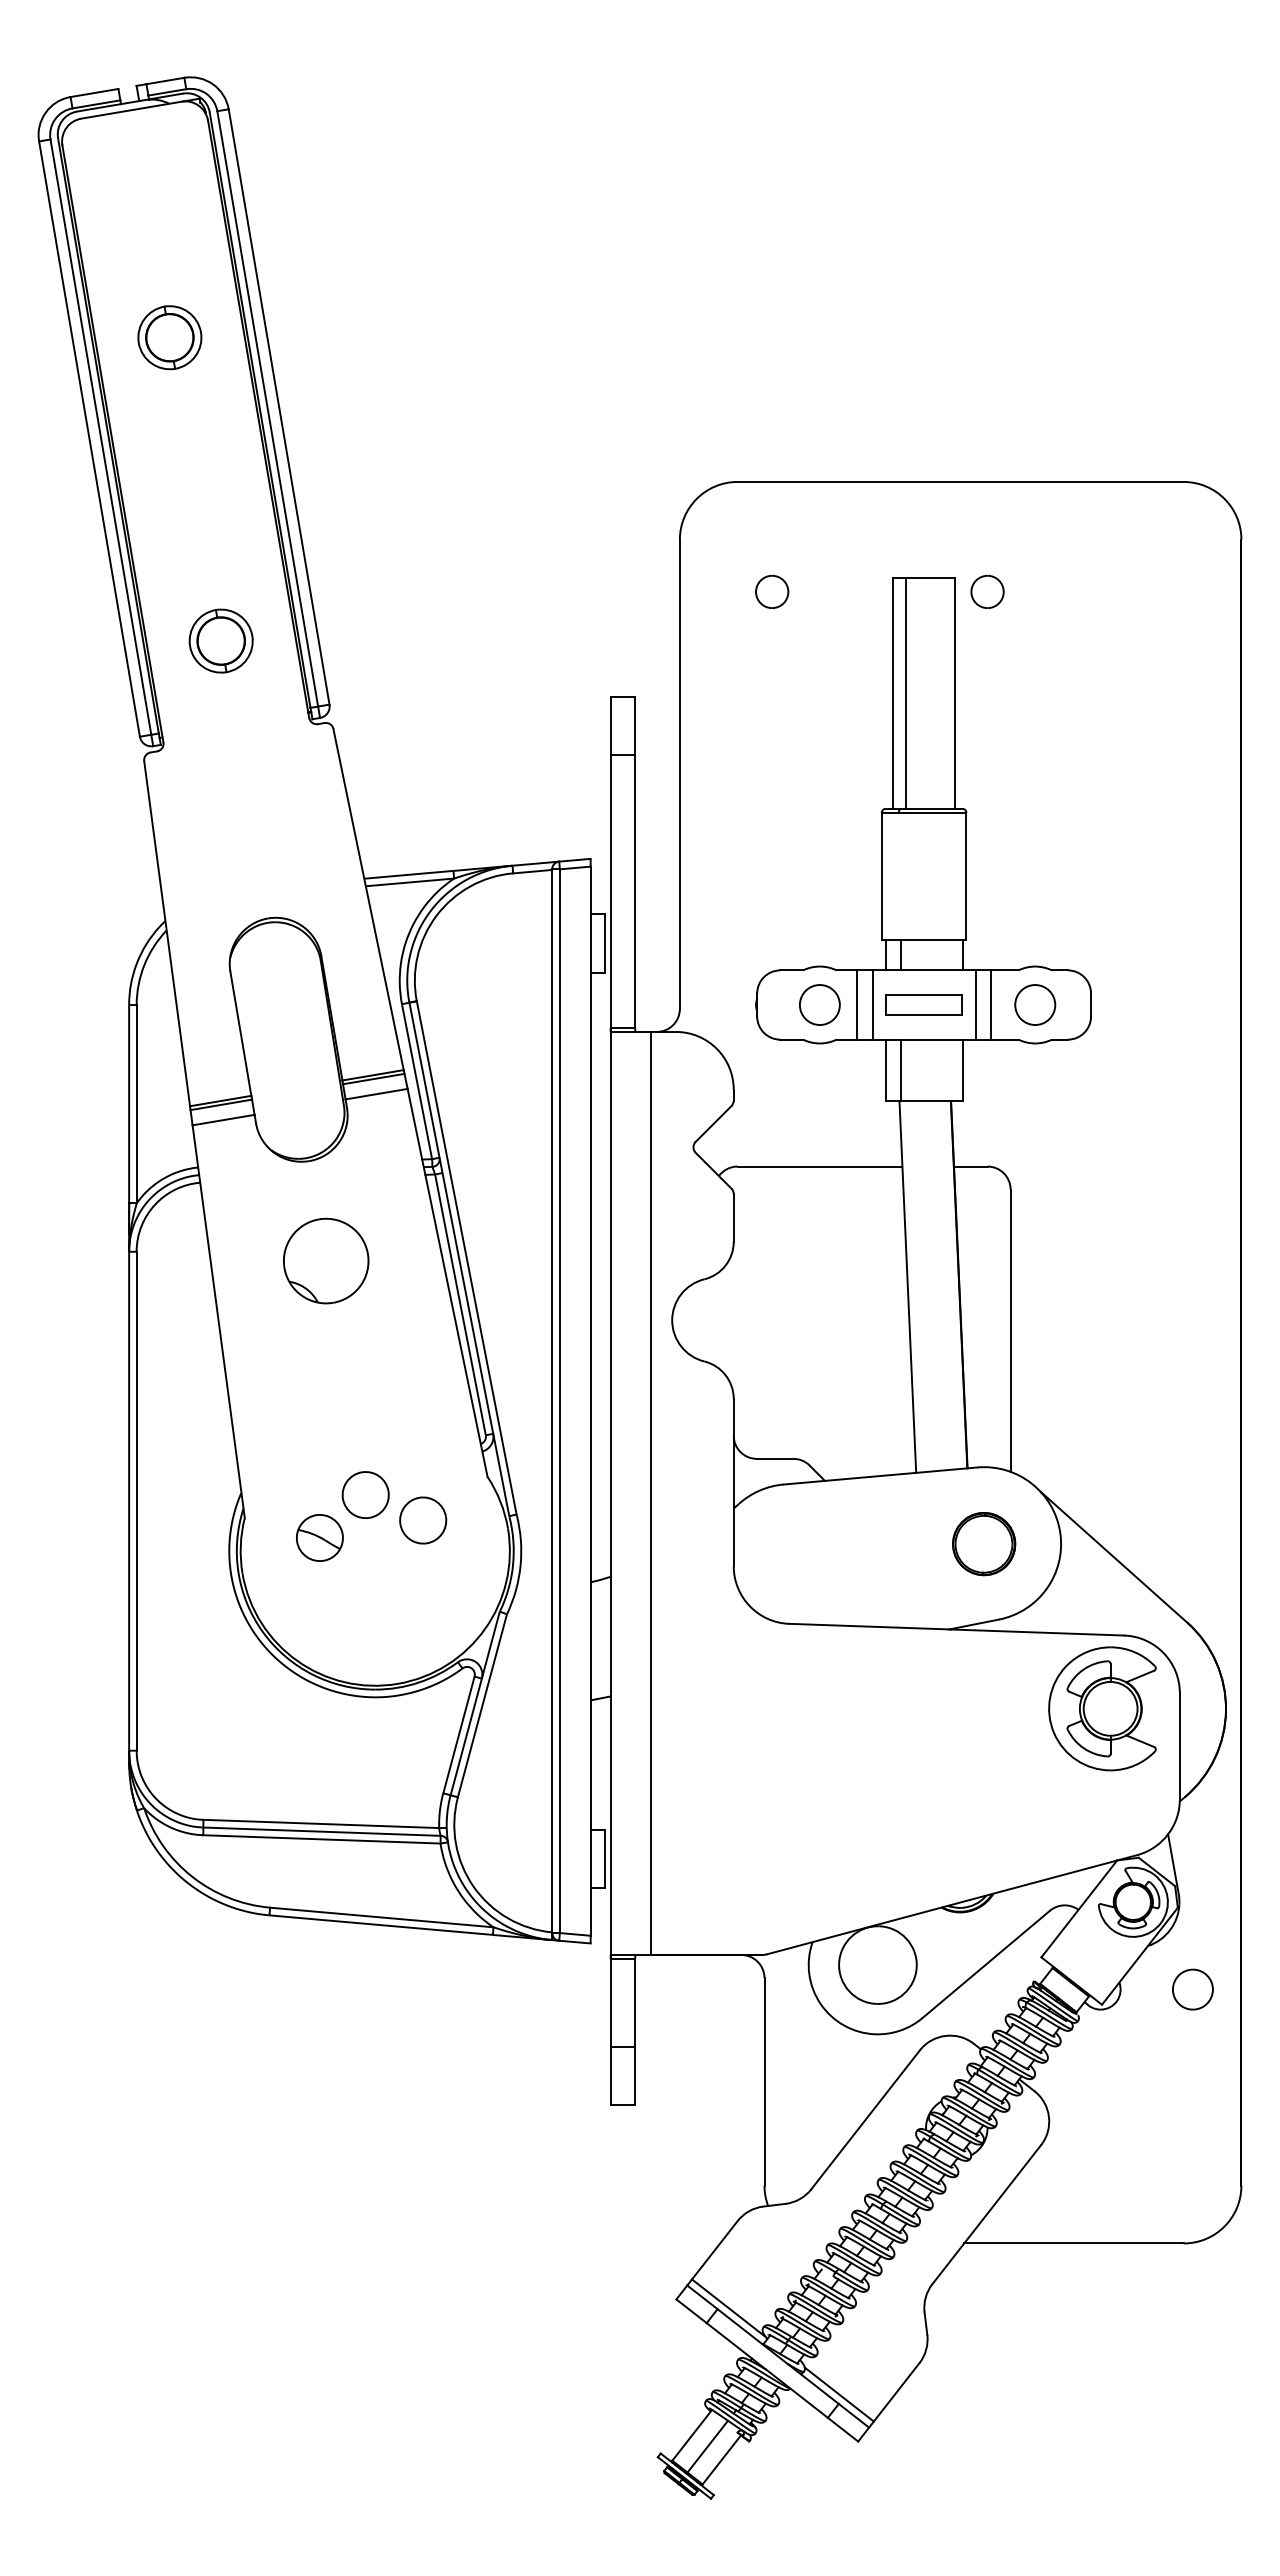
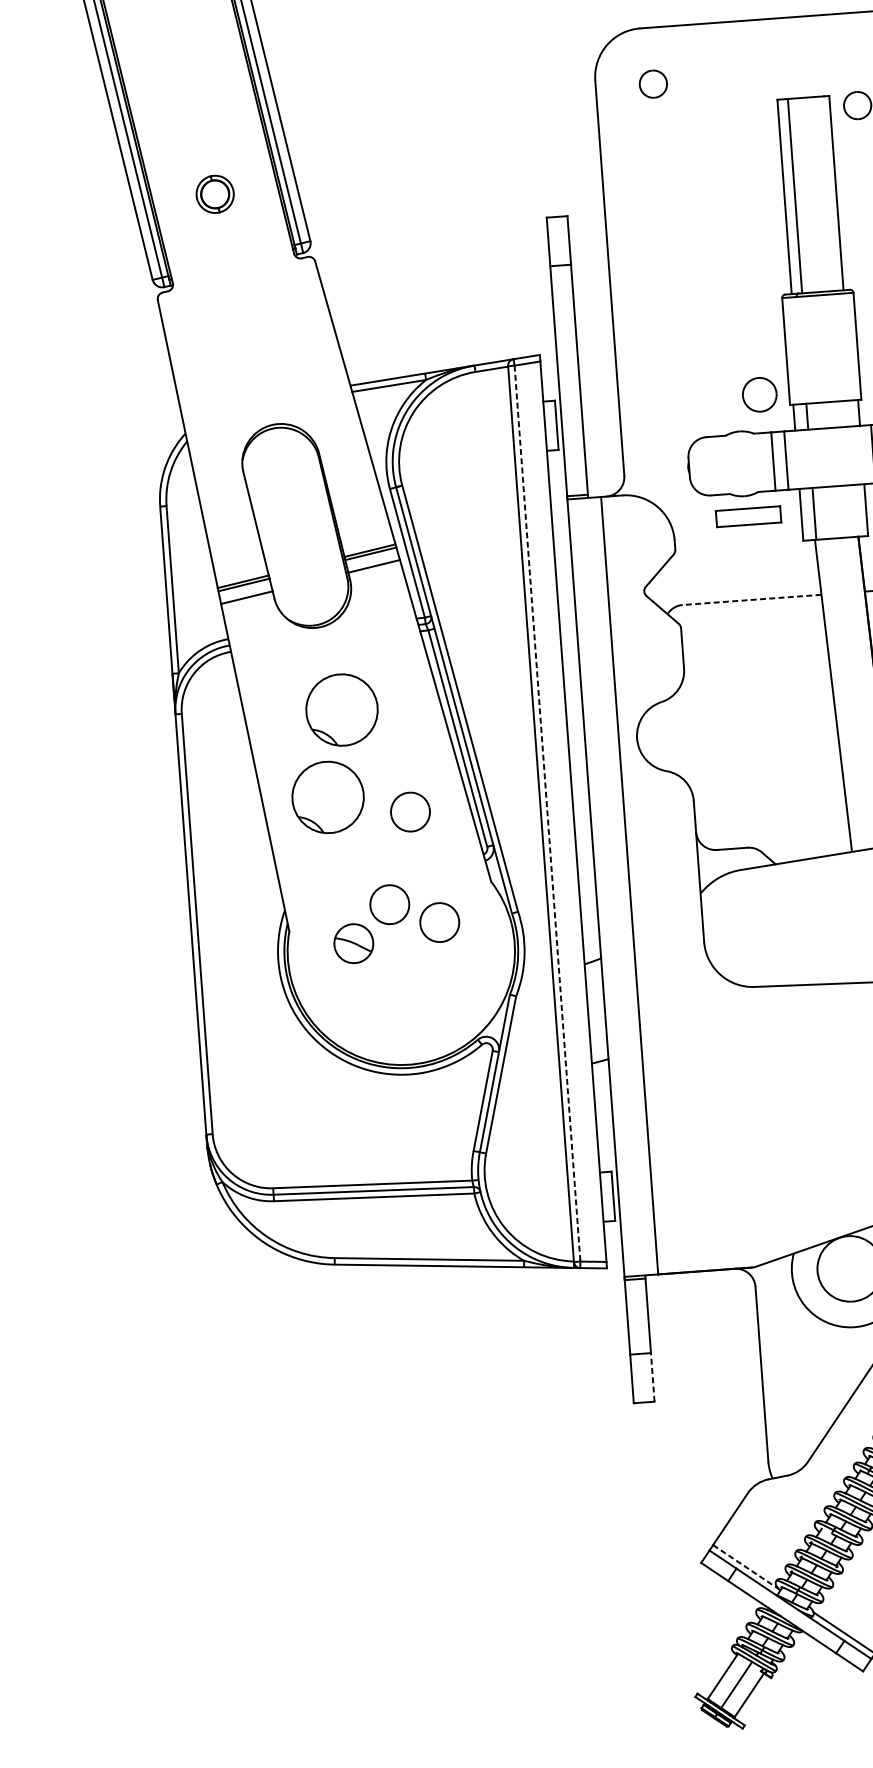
part: (772, 591) -> (653, 83), moved
part: (220, 640) -> (214, 193), size x0.7
part: (819, 1004) -> (759, 394), moved
part: (923, 1004) -> (748, 516), moved
line: (819, 1166) -> (751, 599), solid -> dashed
part: (302, 1362) -> (328, 796), added
part: (398, 1387) -> (410, 812), added
line: (559, 1401) -> (547, 813), solid -> dashed
line: (635, 2076) -> (652, 1377), solid -> dashed
line: (729, 2308) -> (746, 1567), solid -> dashed

